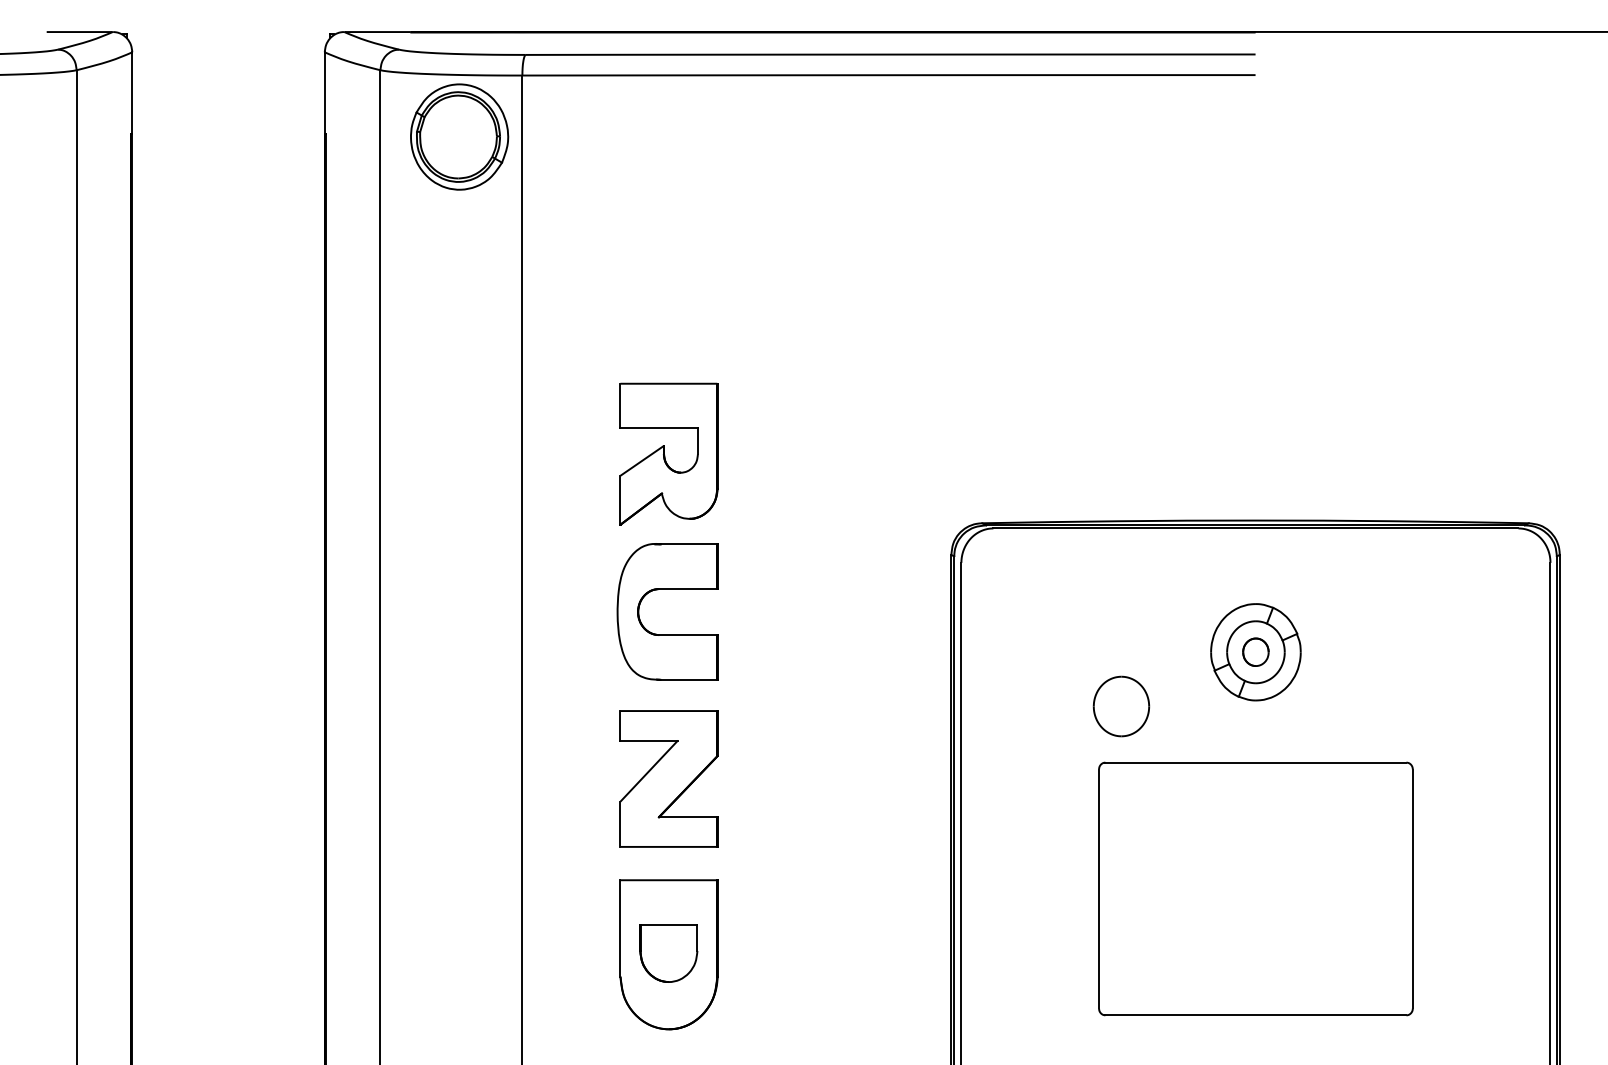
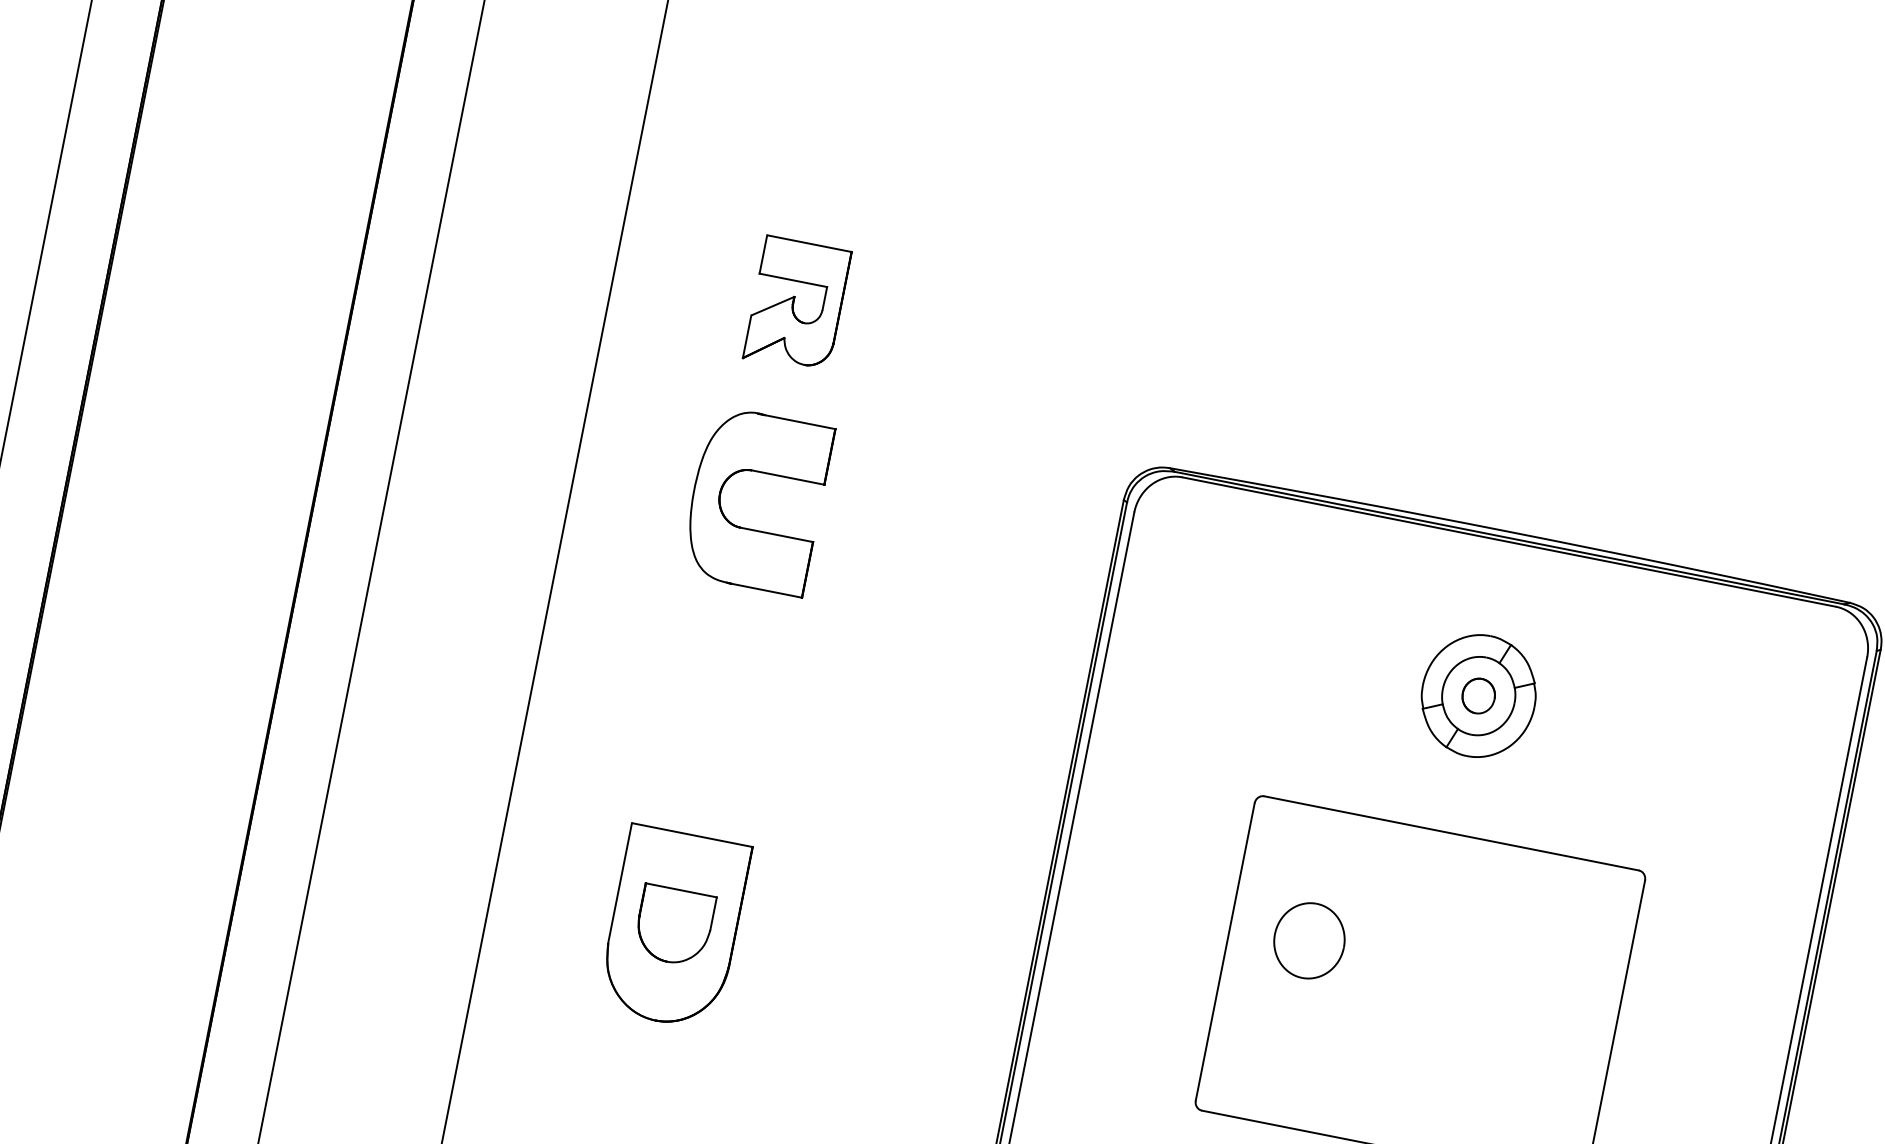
part: (668, 453) -> (796, 304), size x0.7
part: (1121, 706) -> (1309, 940), moved
part: (668, 778) -> (716, 708), removed

